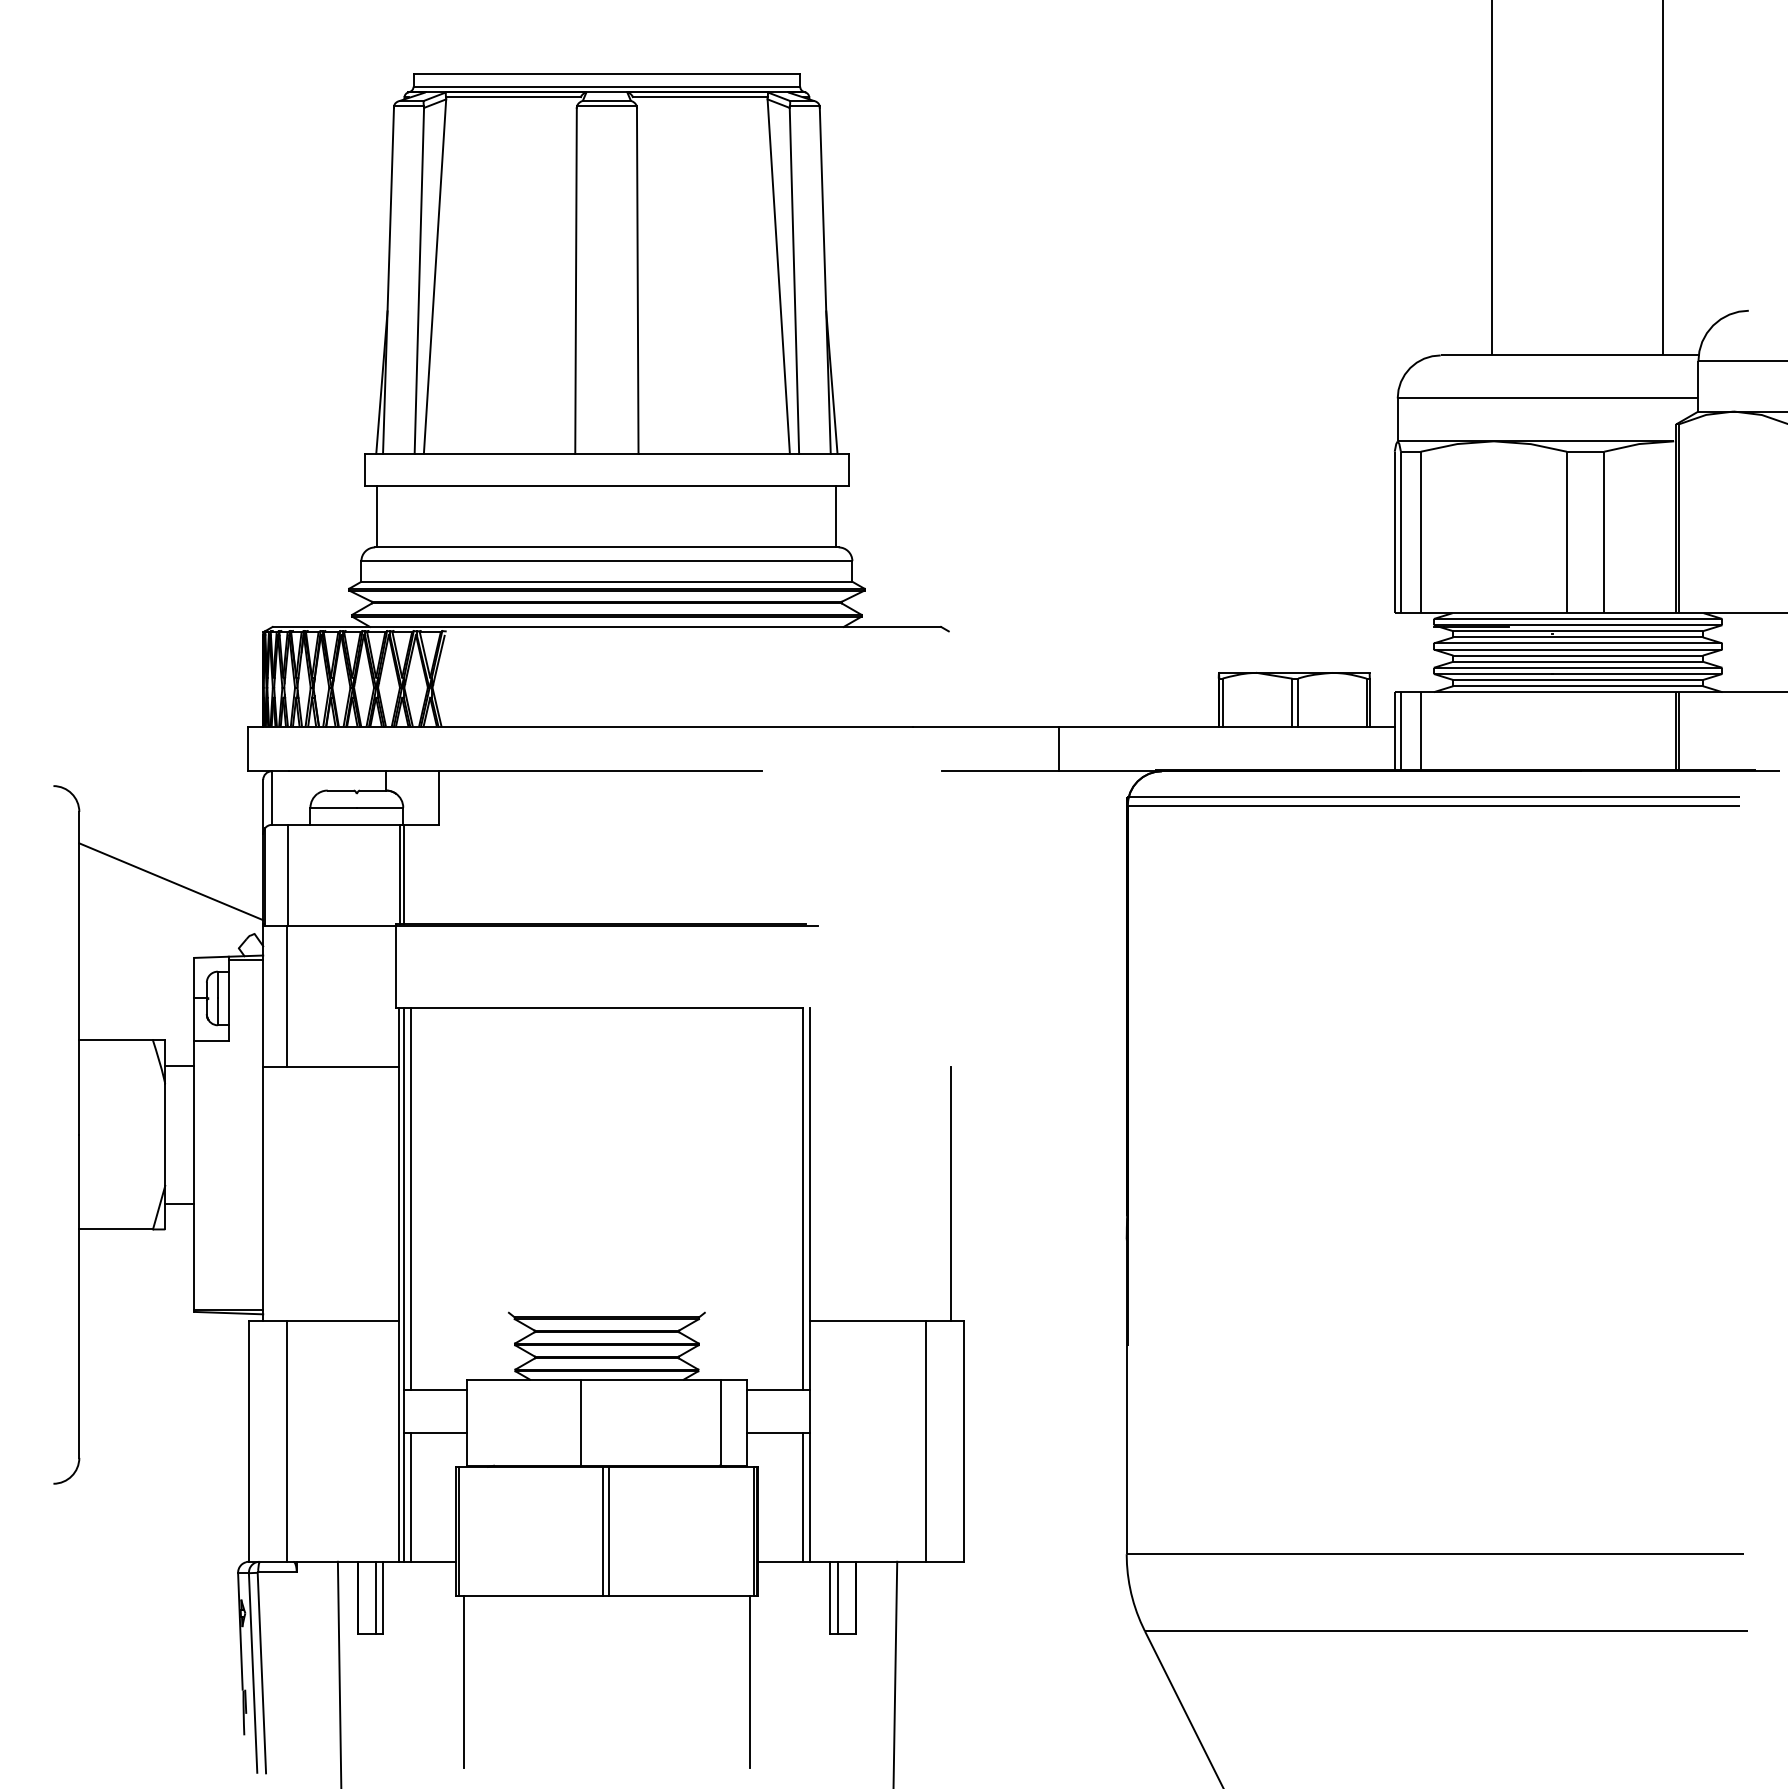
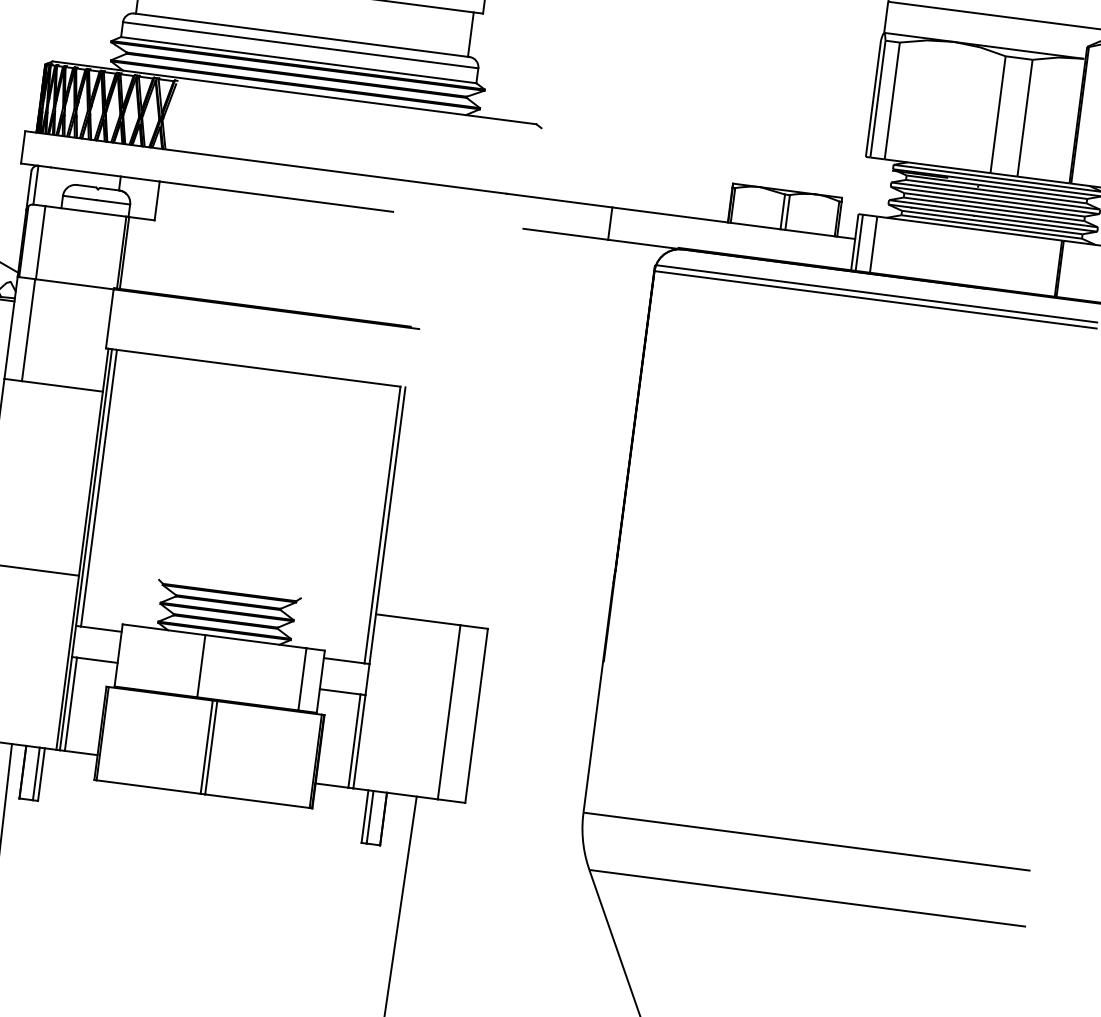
line: (950, 1193) -> (489, 535), removed
line: (463, 1682) -> (91, 843), removed
line: (750, 1682) -> (299, 870), removed

